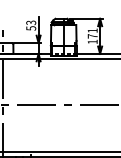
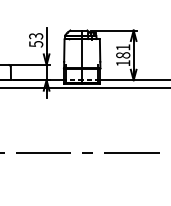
text: (92, 36) -> (122, 55), 171 -> 181

